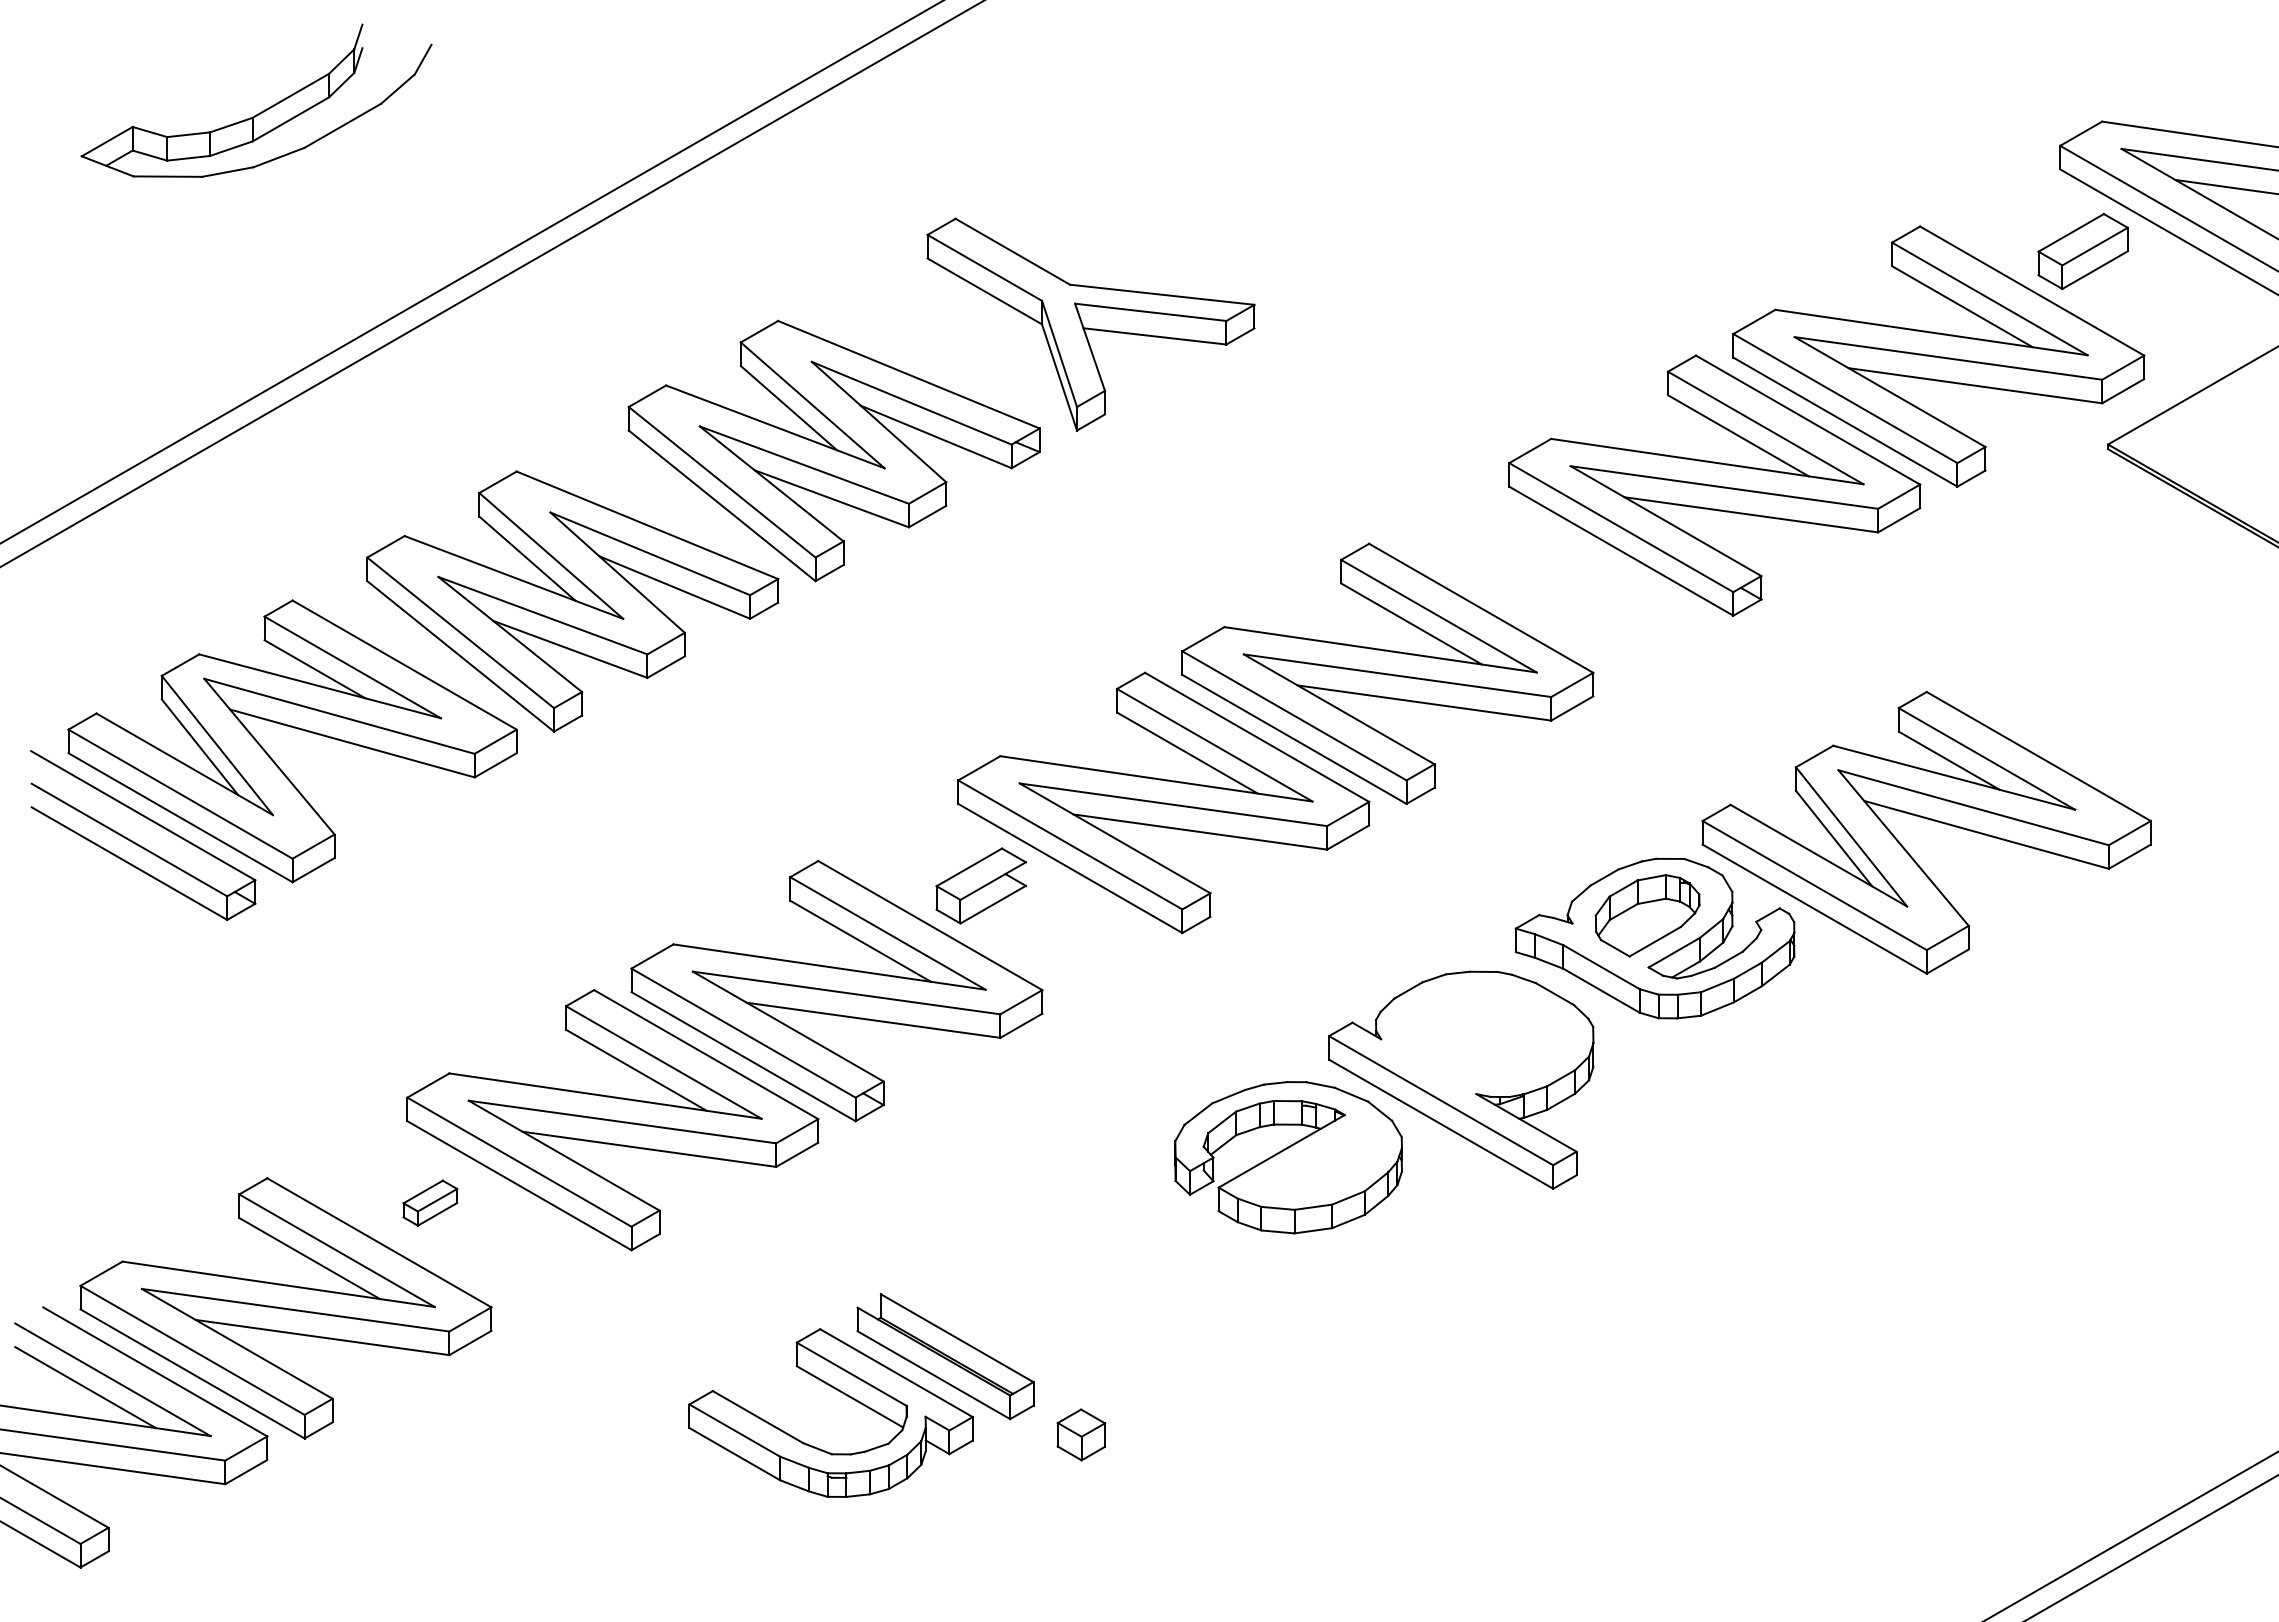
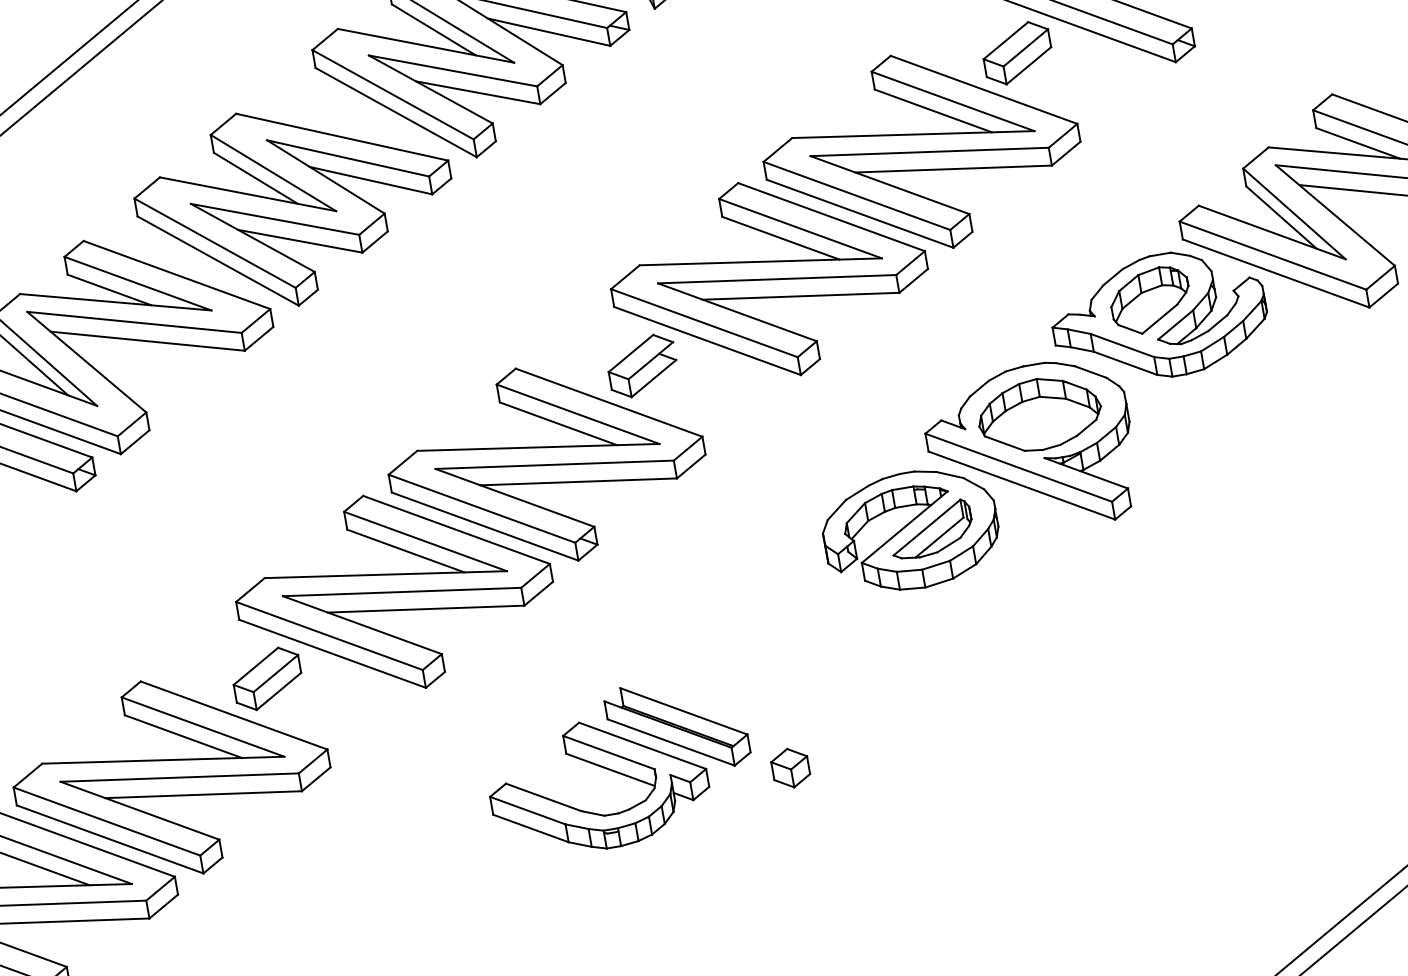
part: (1531, 568) -> (1016, 53), added
part: (1479, 1036) -> (1039, 414), added
part: (1315, 1160) -> (931, 529), added
part: (430, 1202) -> (267, 678), size x1.67

